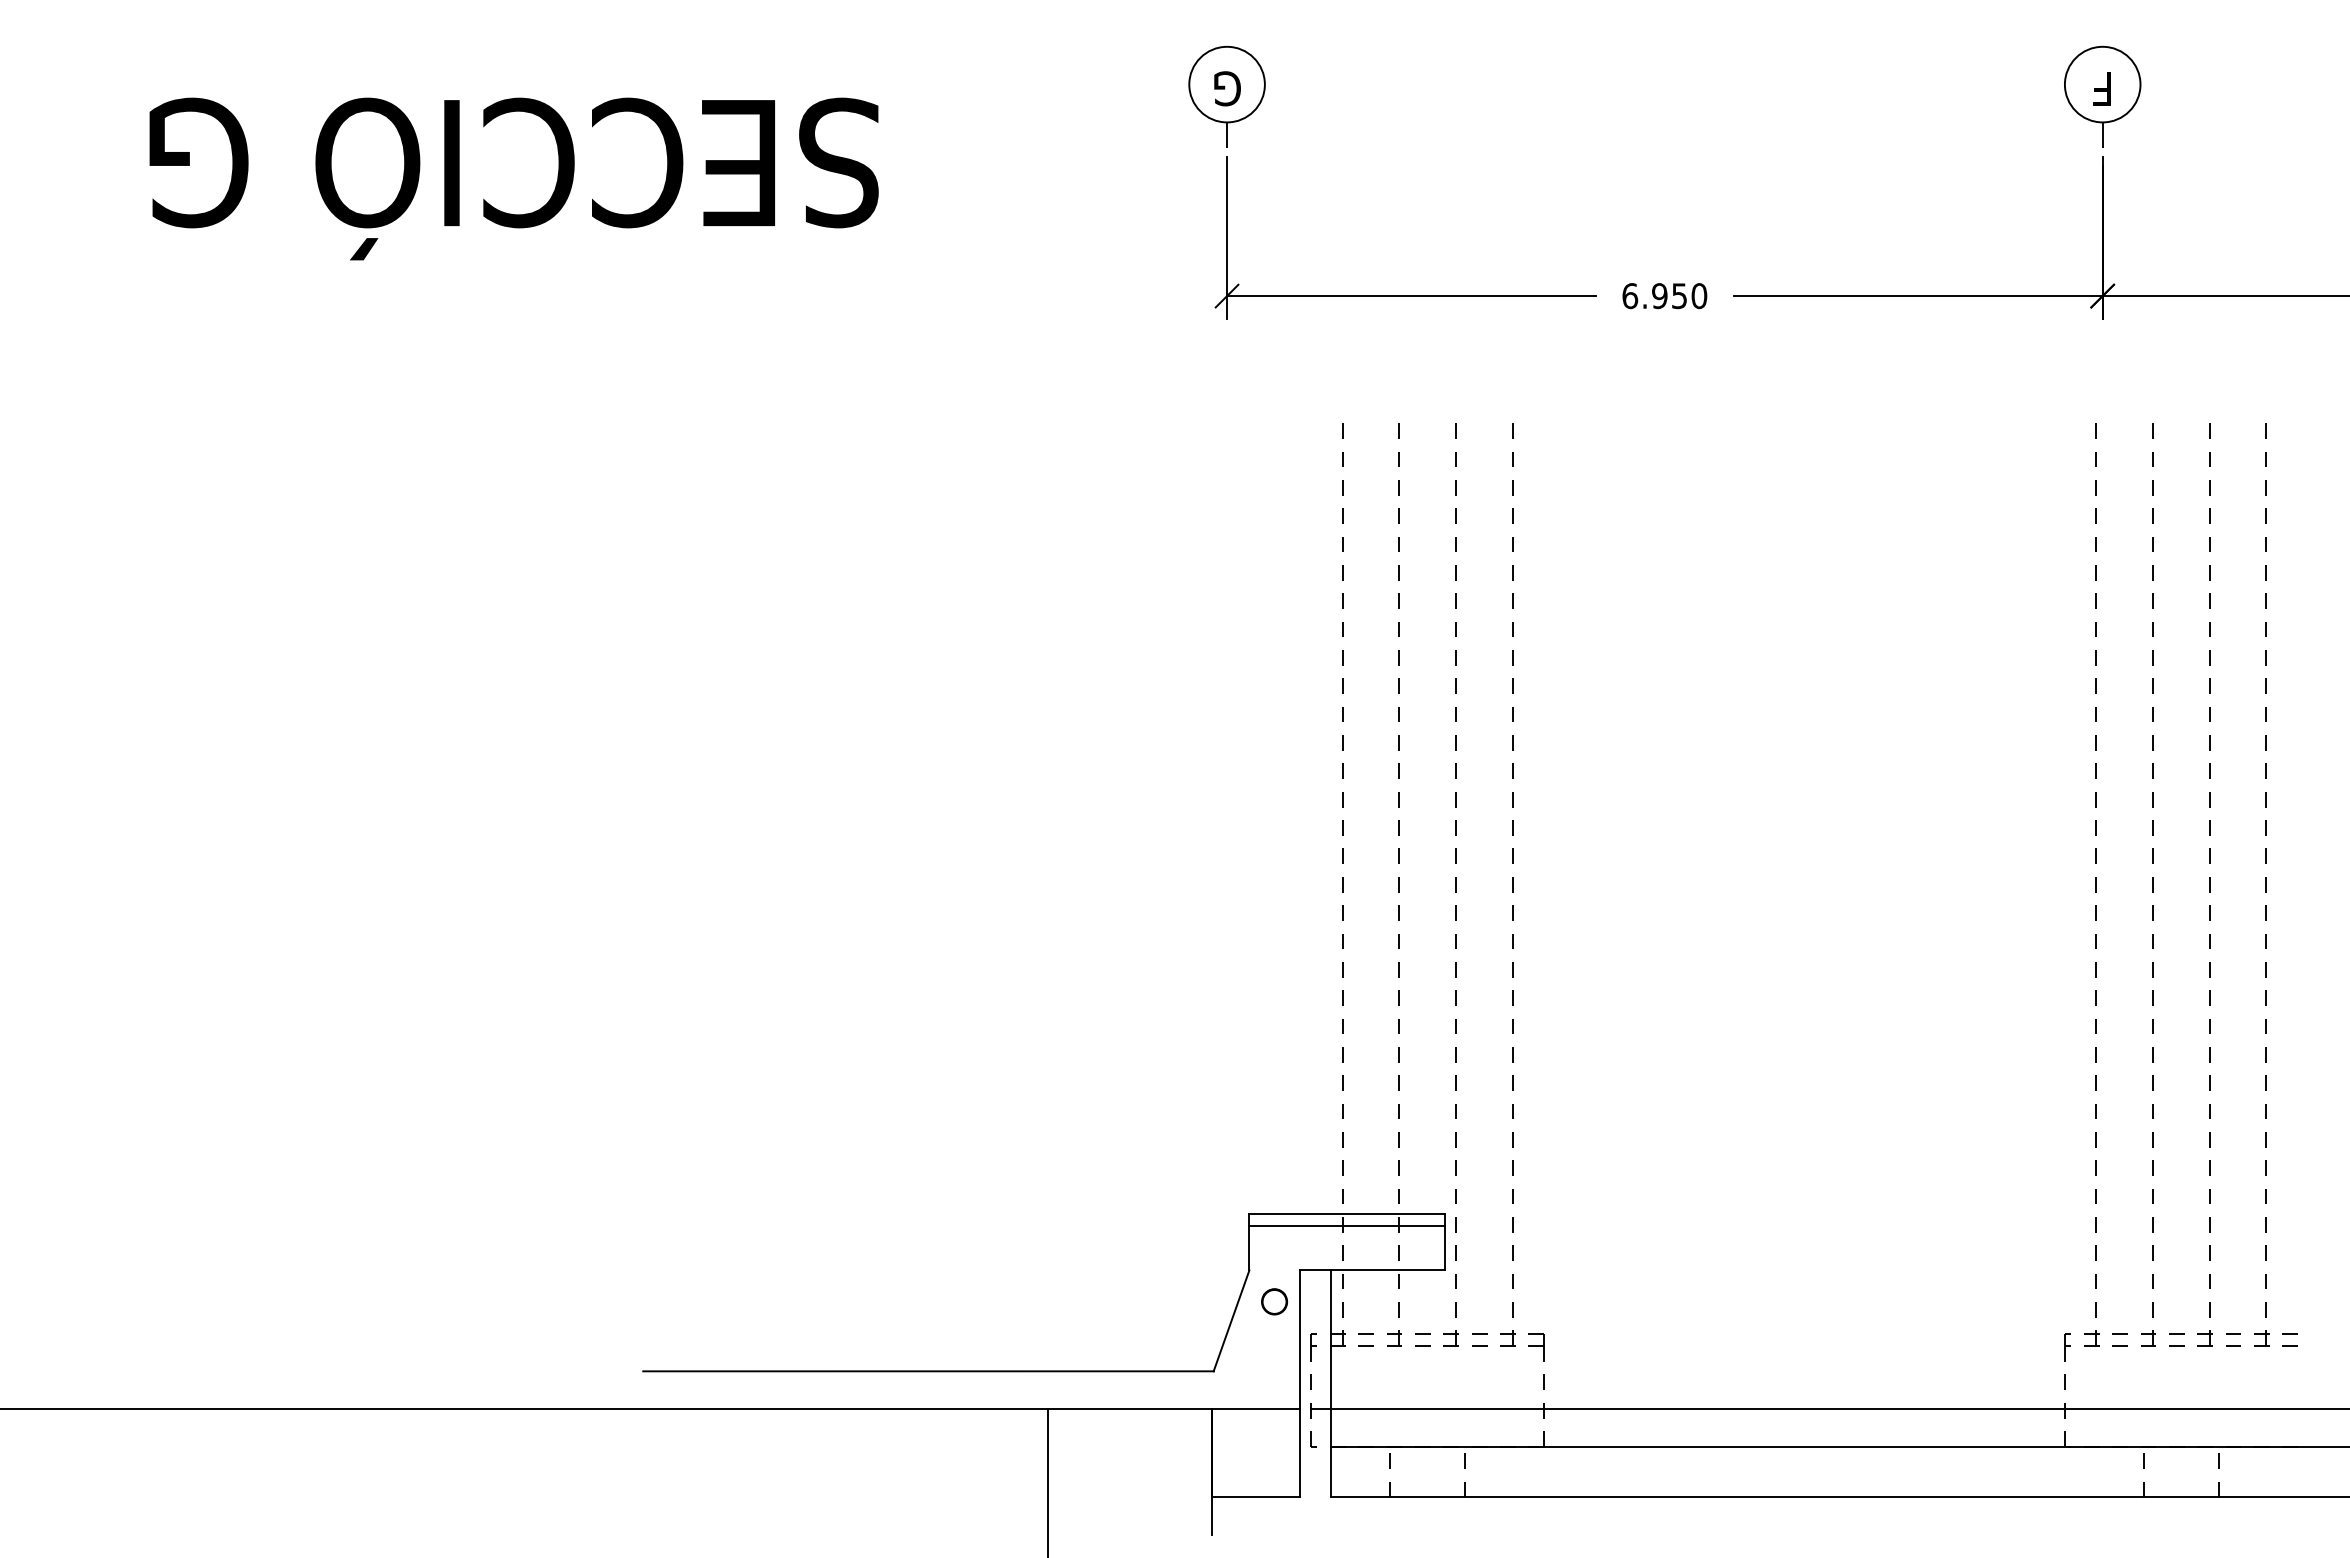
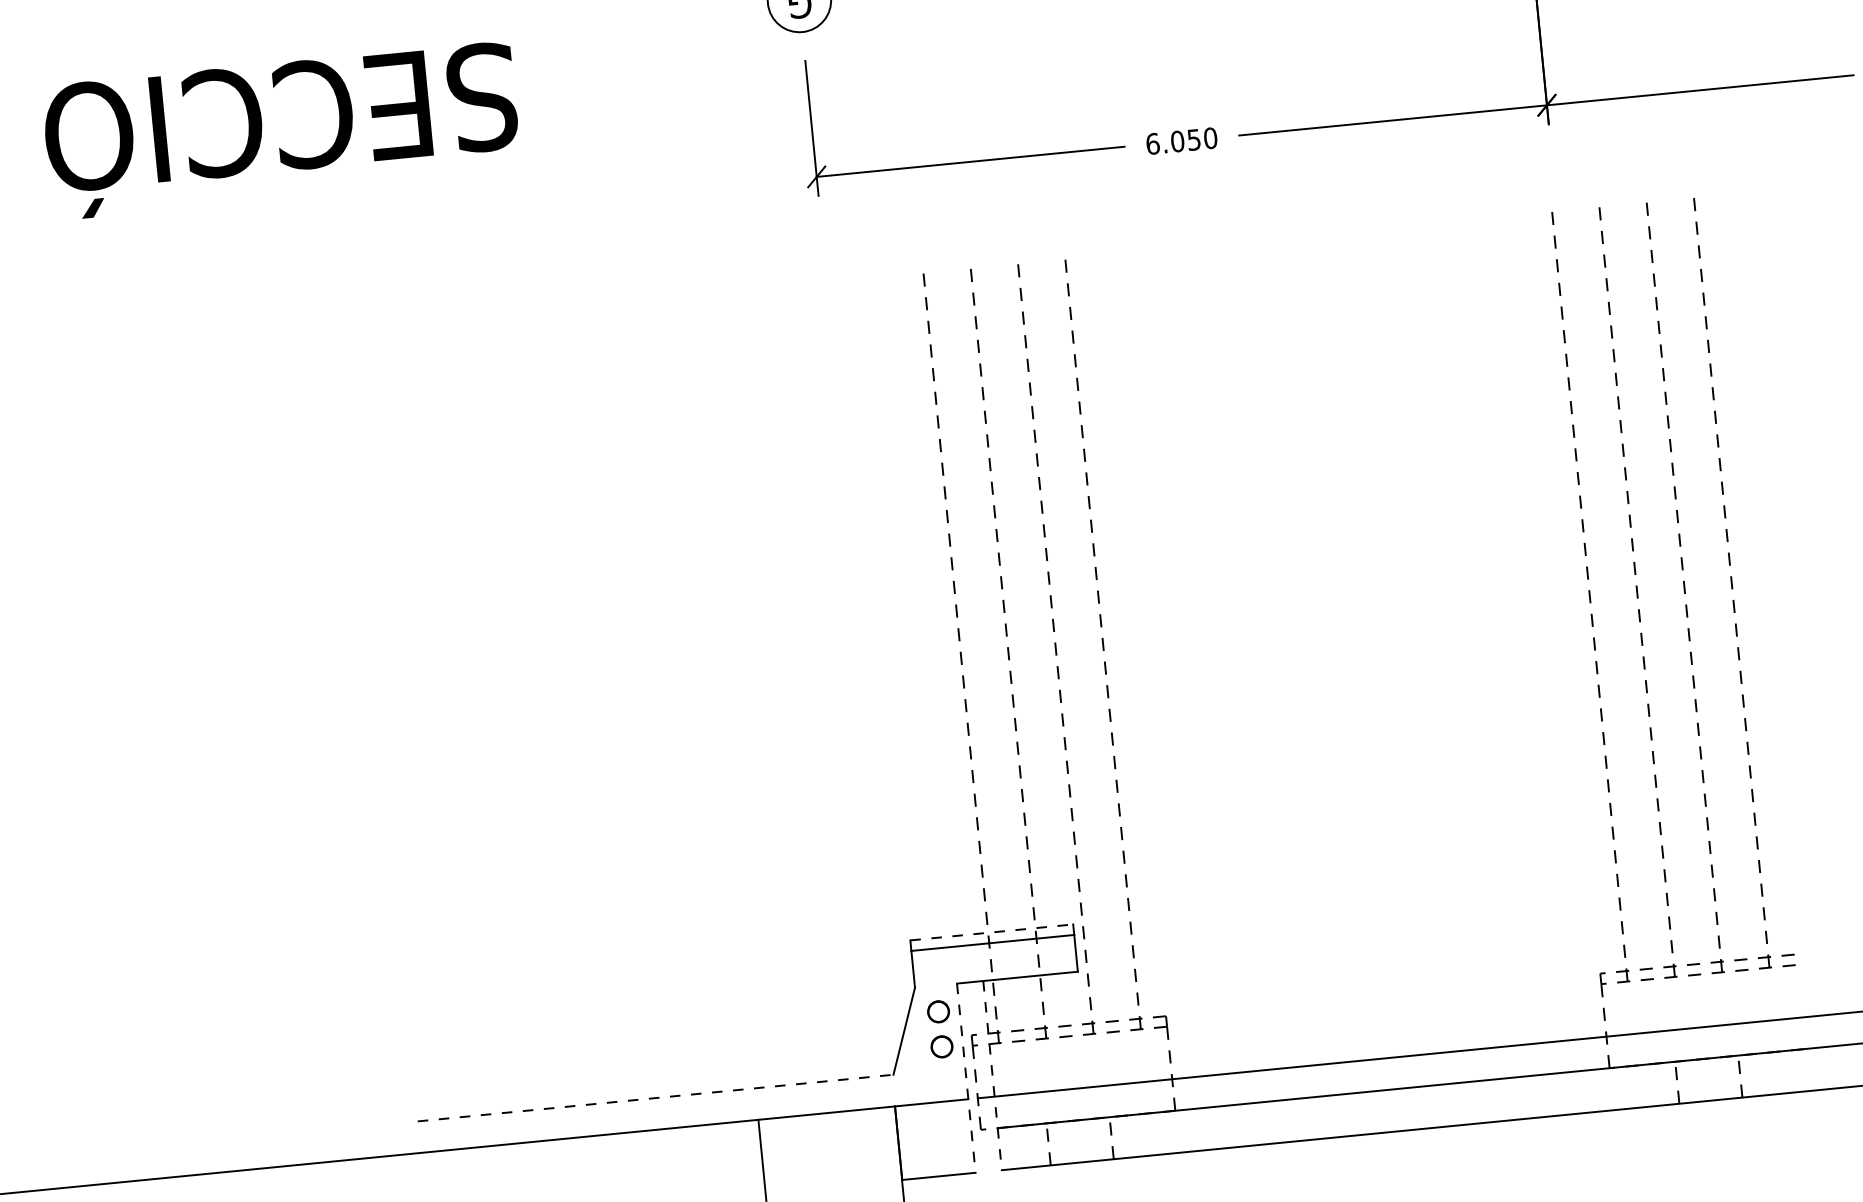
line: (1227, 135) -> (803, 42), removed
text: (1659, 296) -> (1177, 141), 6.950 -> 6.050
line: (1347, 1213) -> (992, 932), solid -> dashed
circle: (1274, 1343) -> (941, 1046), added
line: (929, 1371) -> (656, 1098), solid -> dashed
line: (1299, 1384) -> (966, 1078), solid -> dashed
line: (1331, 1384) -> (992, 1076), solid -> dashed

